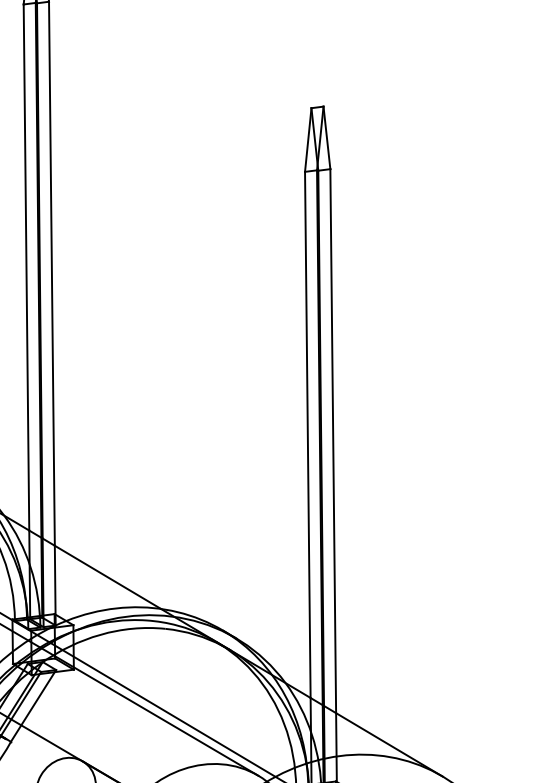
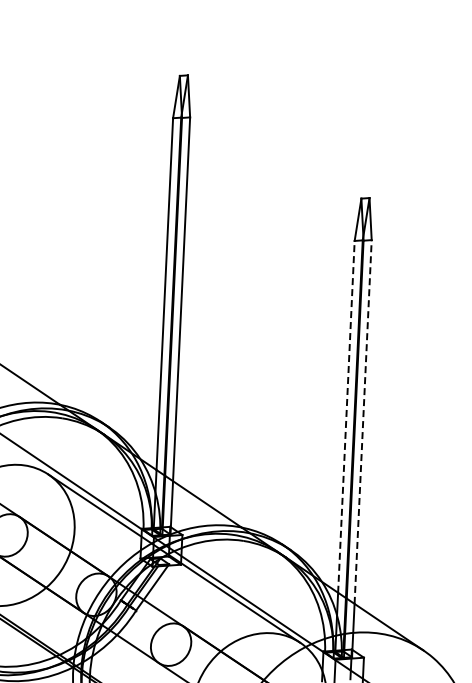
line: (307, 434) -> (346, 416), solid -> dashed
line: (333, 440) -> (363, 421), solid -> dashed

